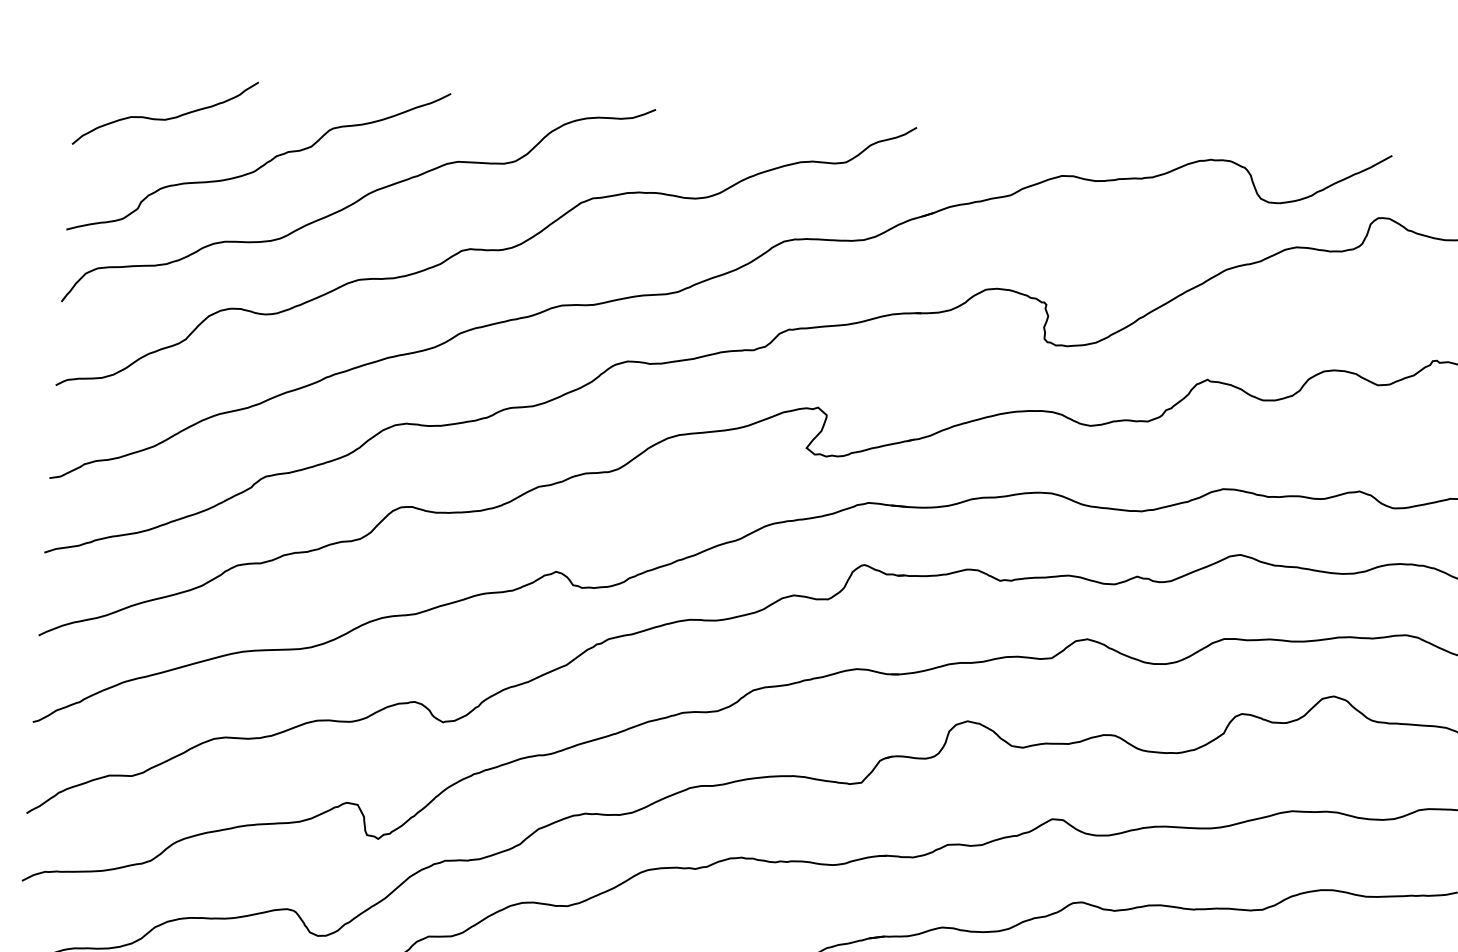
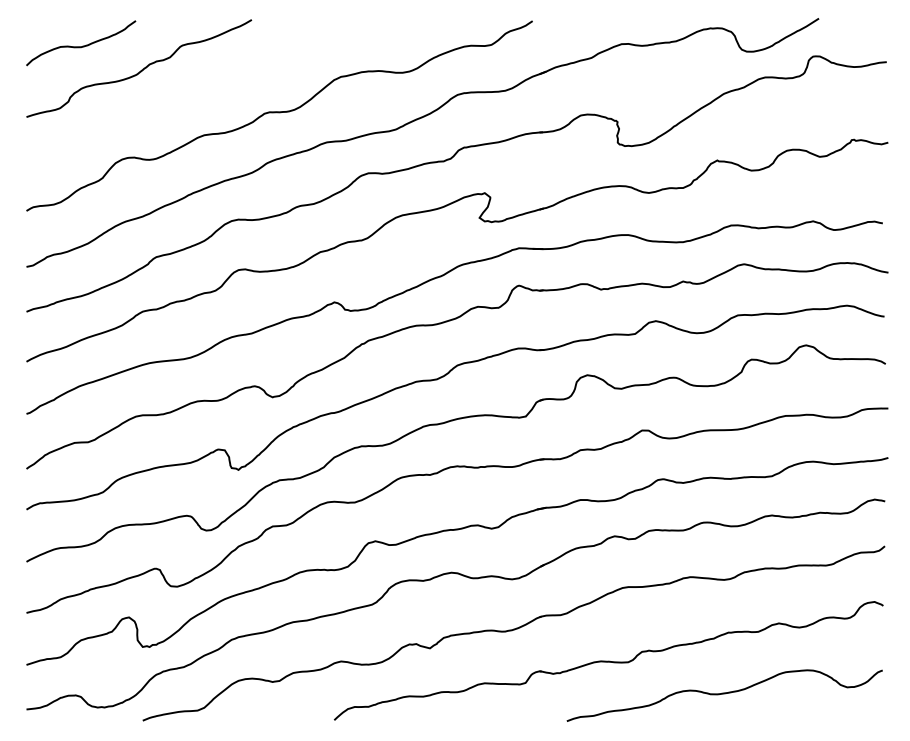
curve: (356, 203) -> (199, 89), removed

